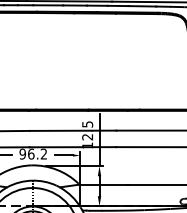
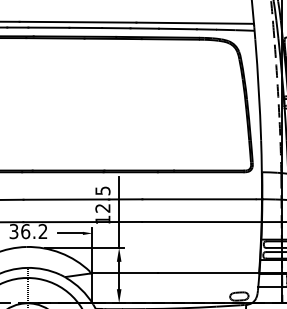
text: (22, 154) -> (13, 231), 96.2 -> 36.2

